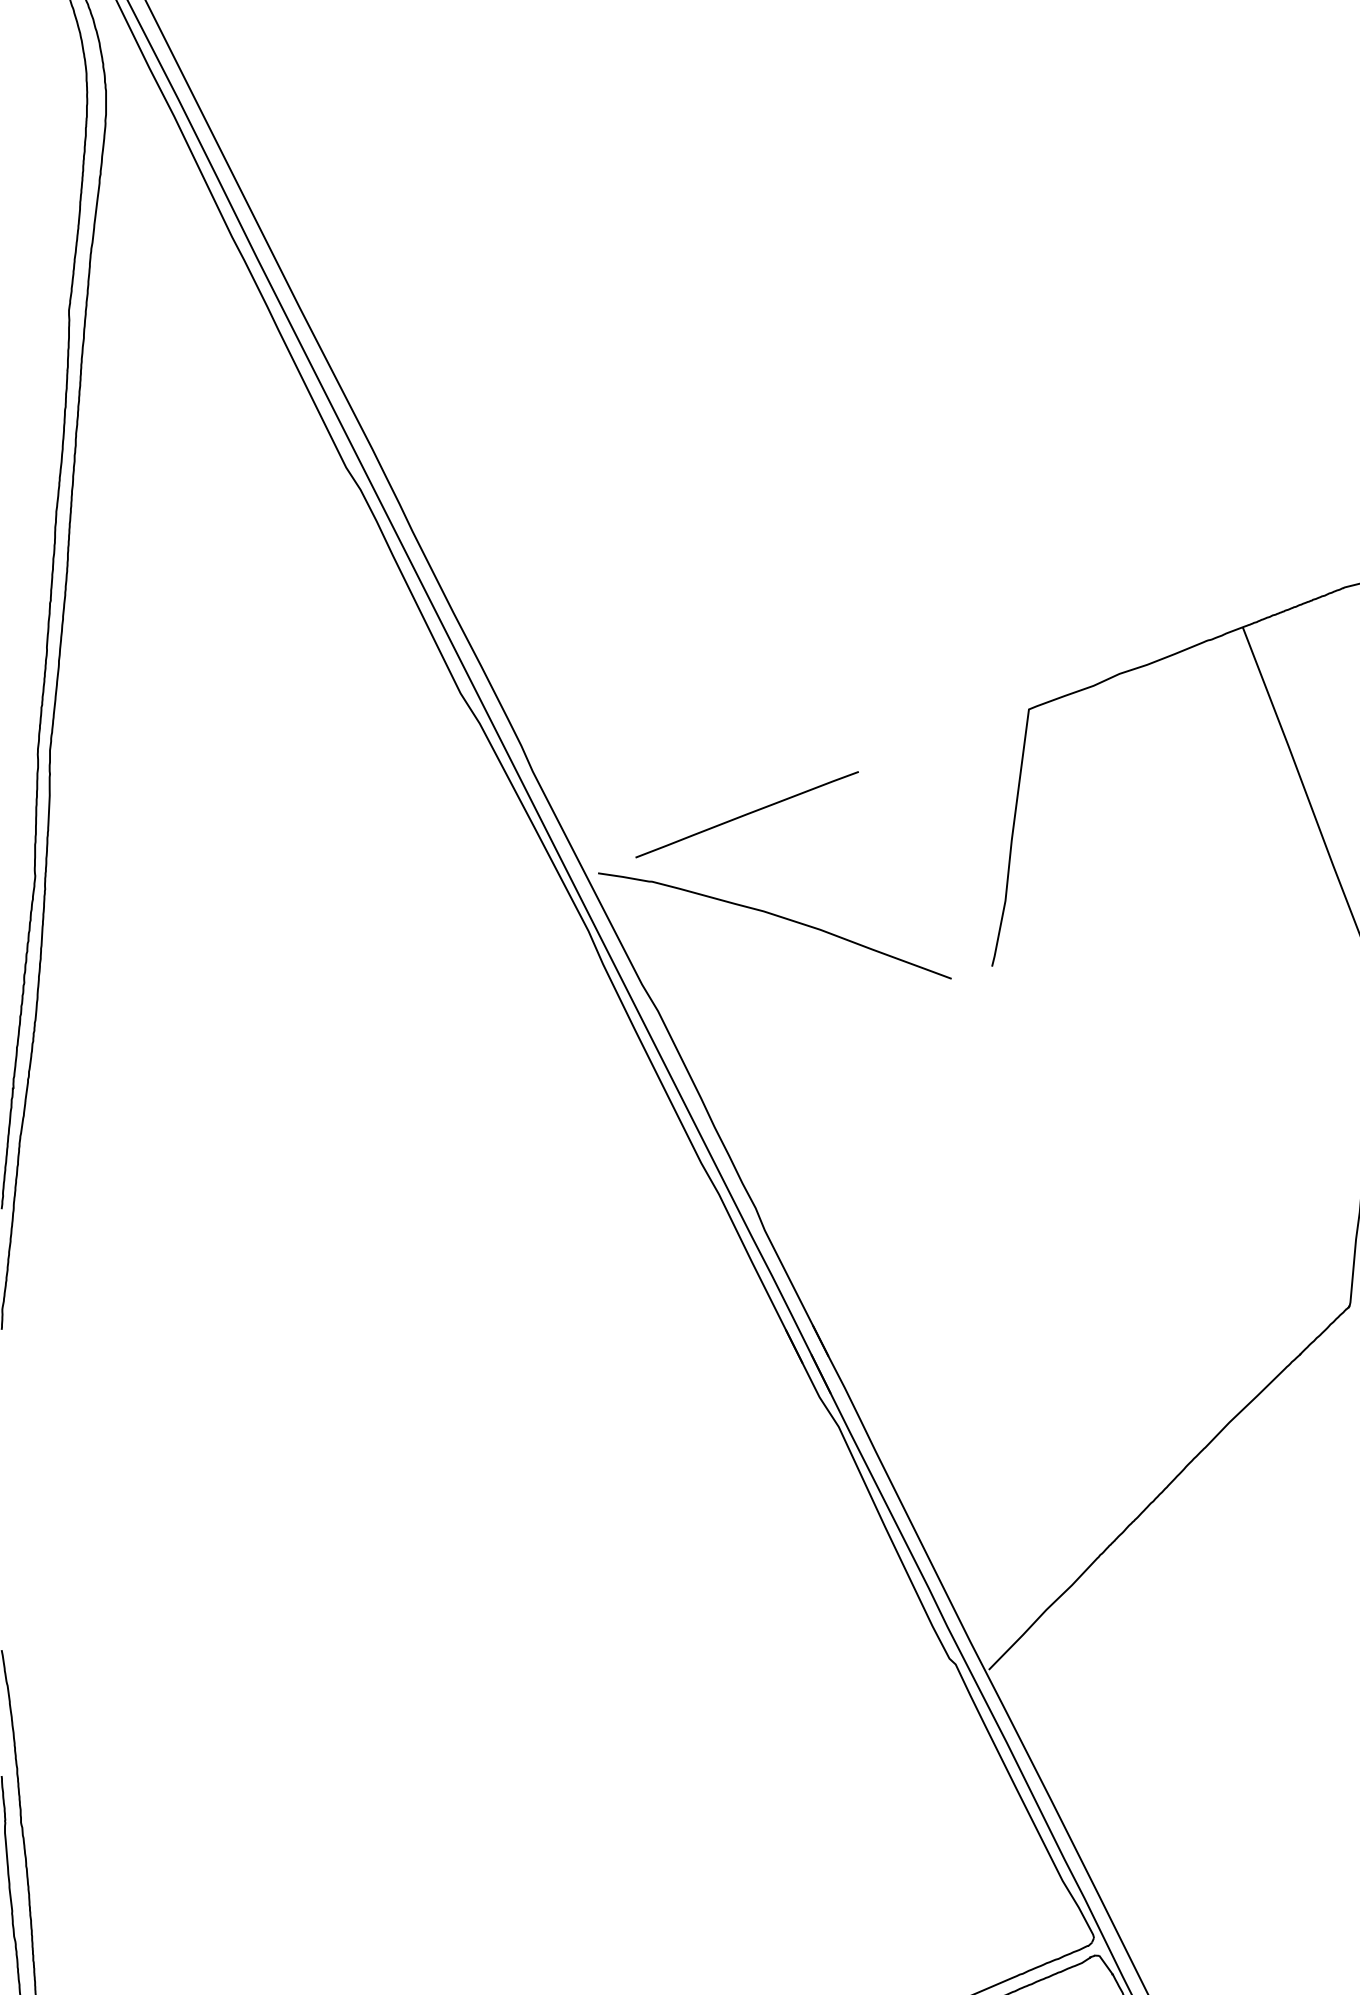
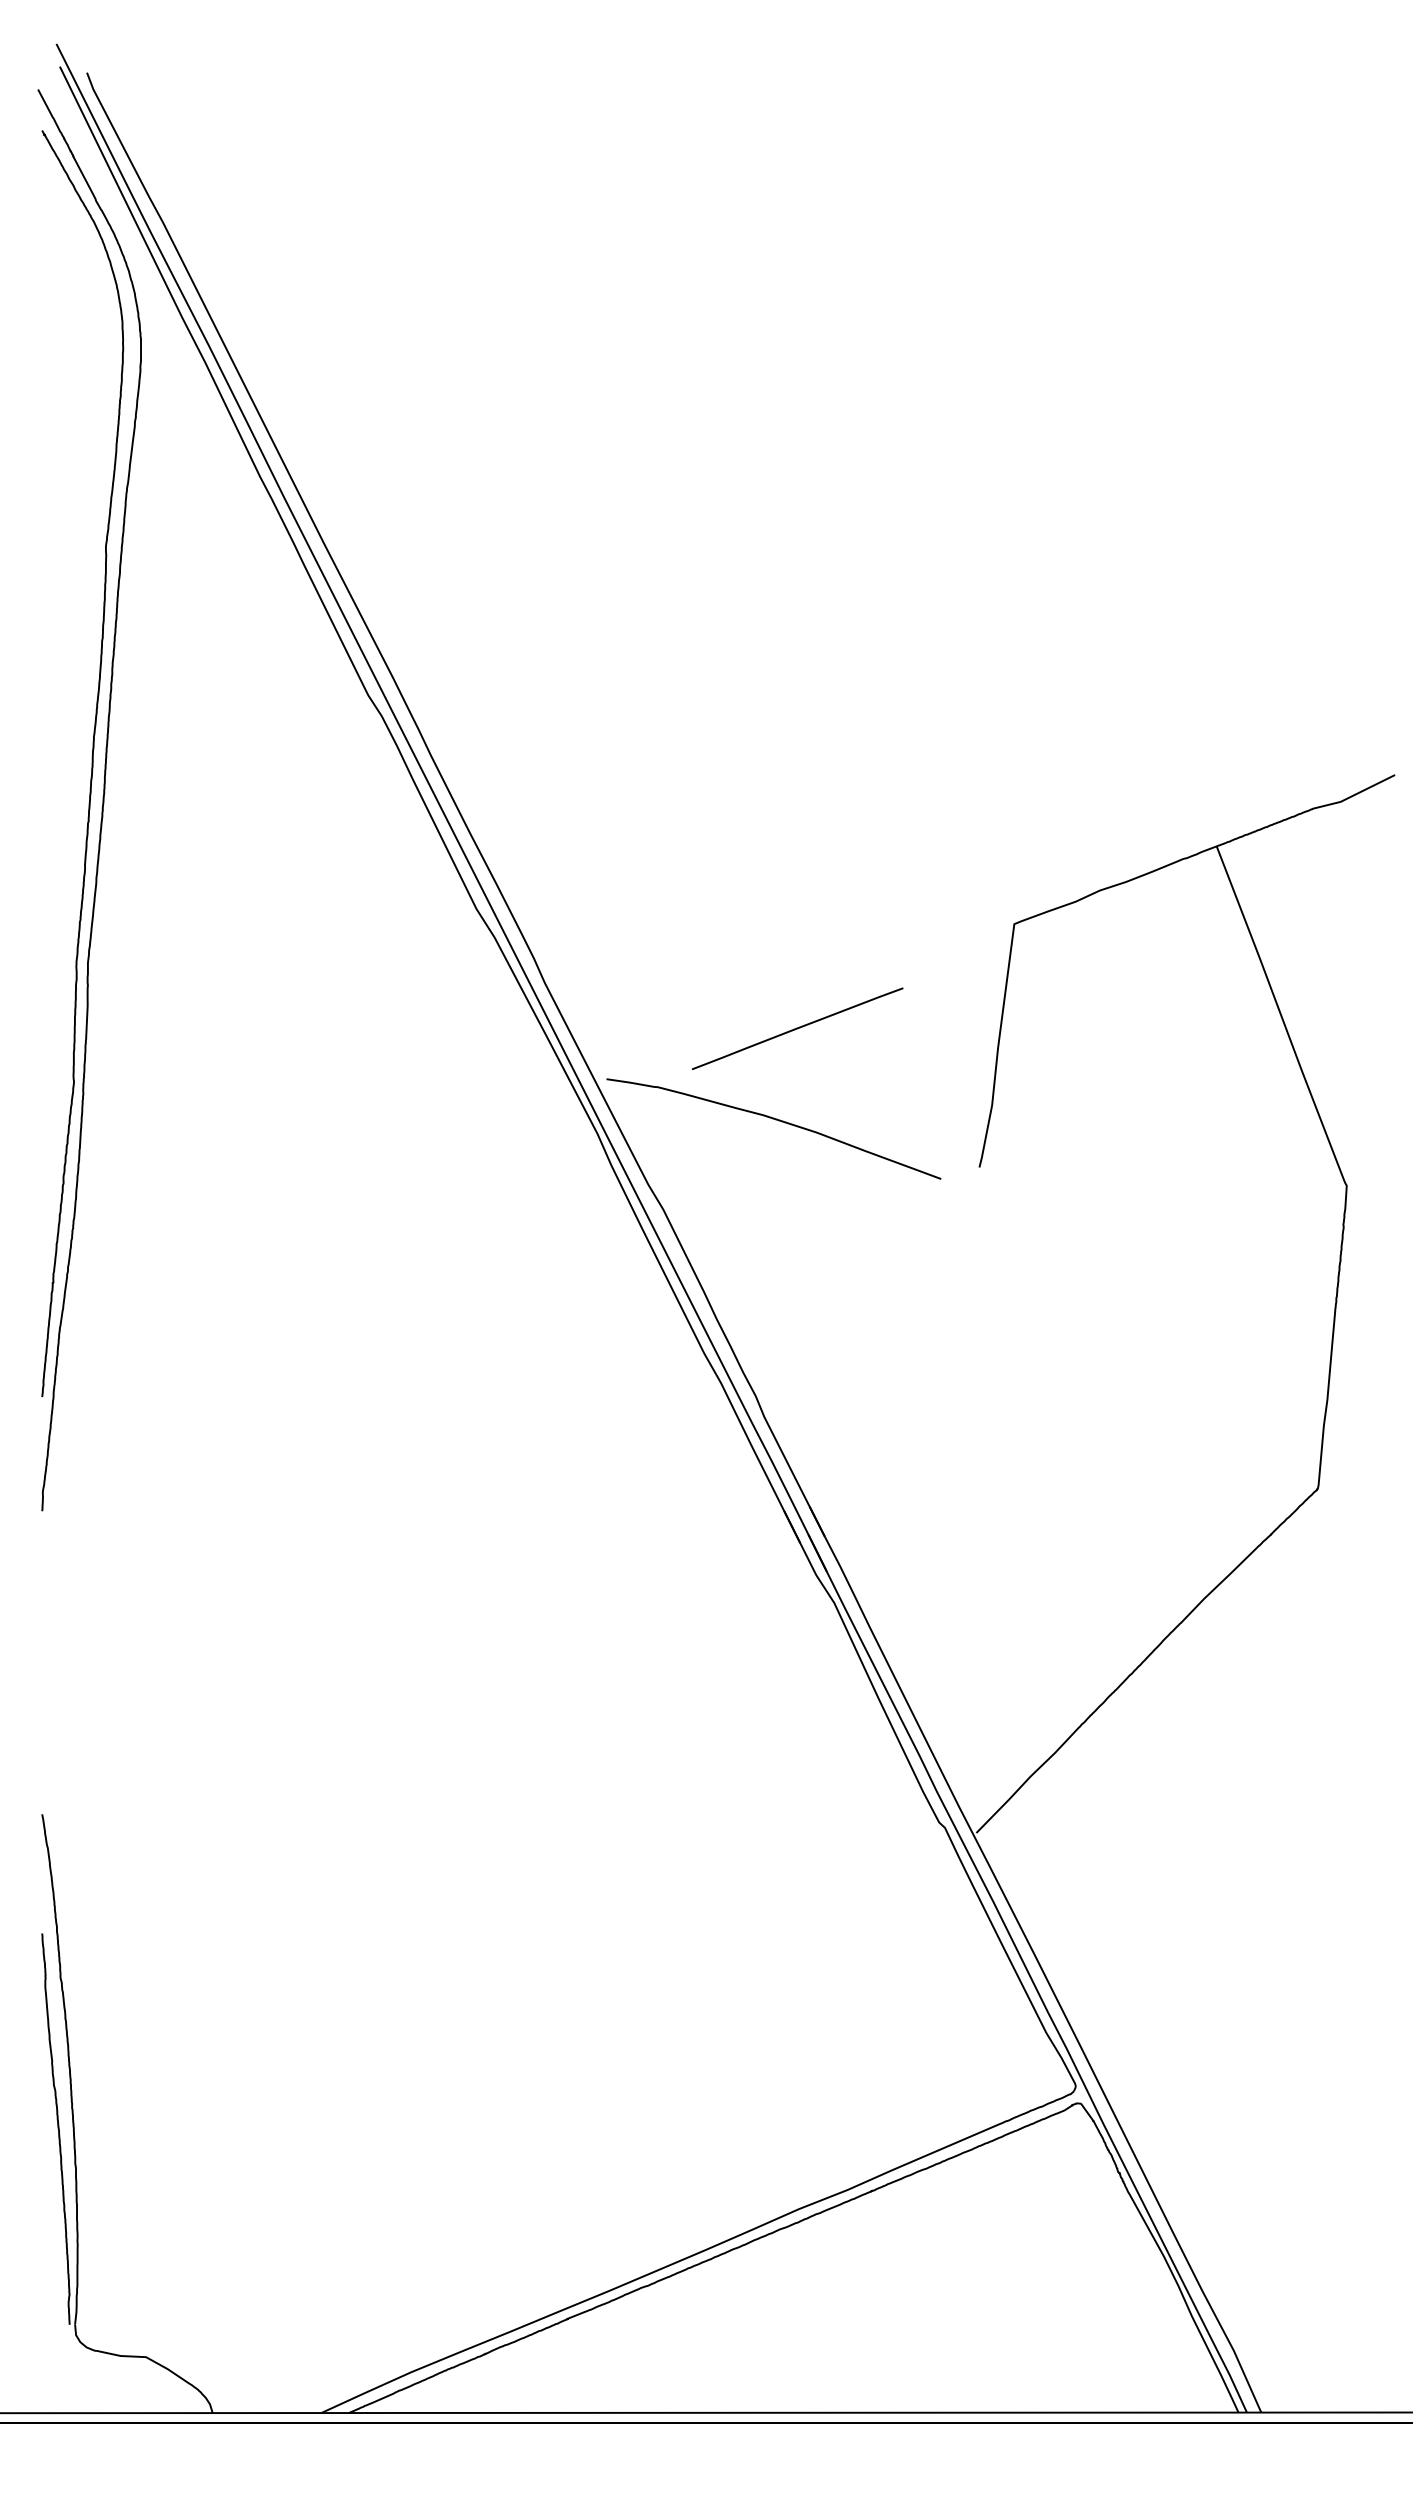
line: (746, 814) -> (797, 1028), moved

